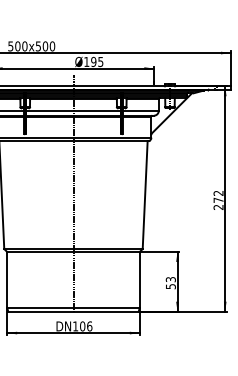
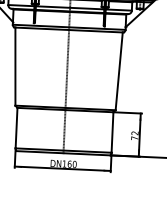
text: (170, 283) -> (134, 136), 53 -> 72
text: (86, 325) -> (72, 163), 106 -> 160

